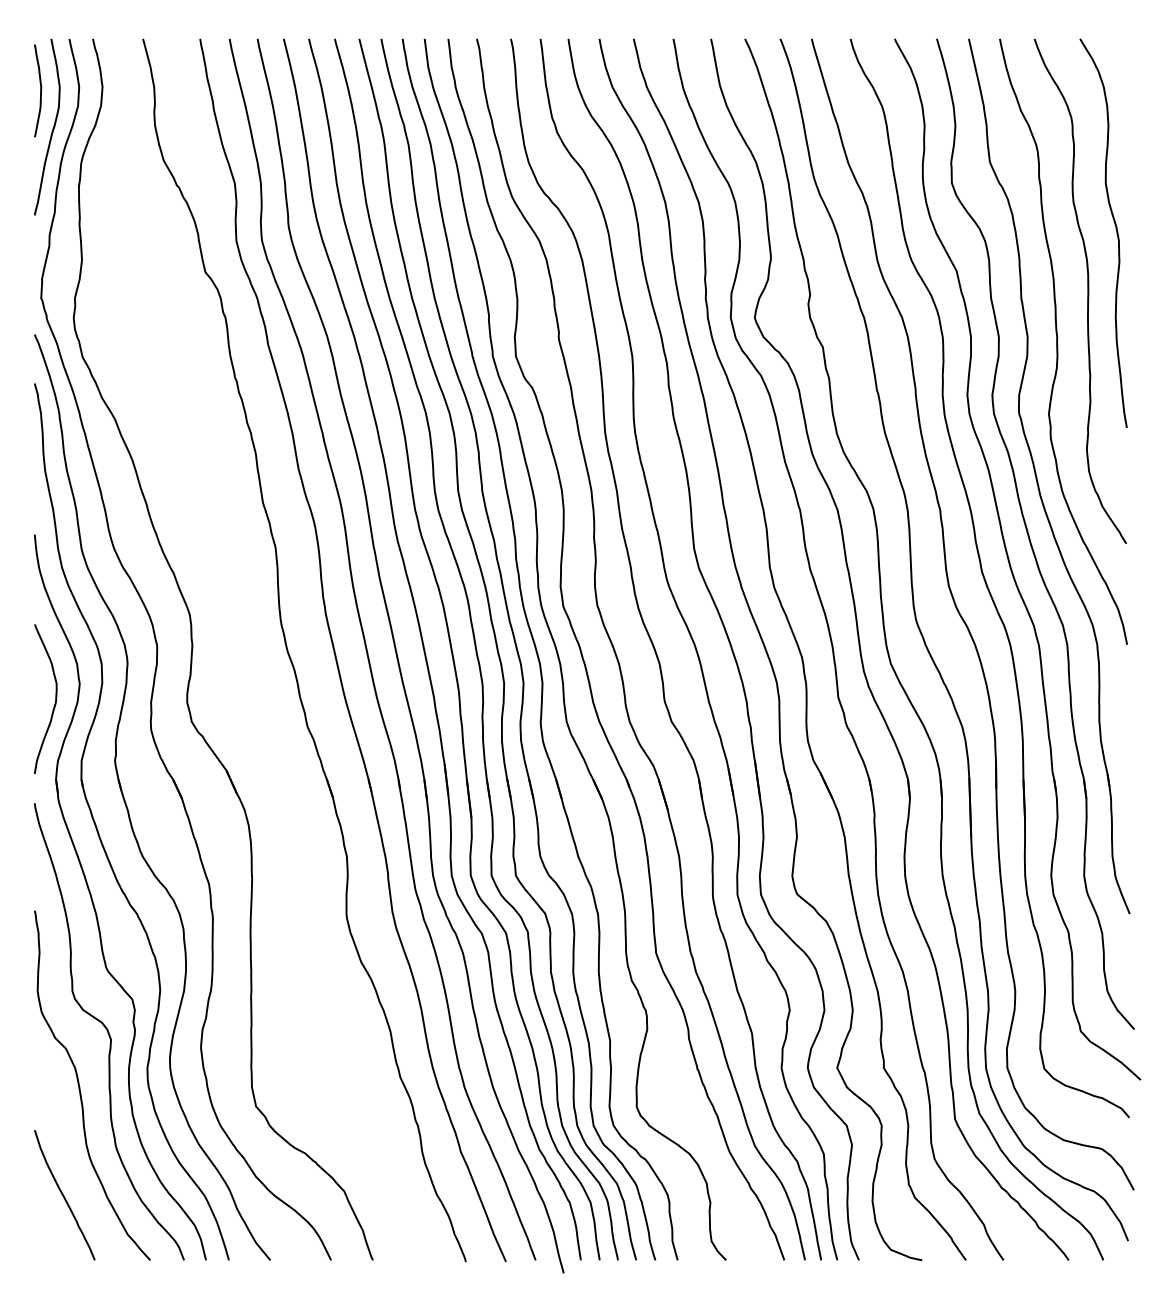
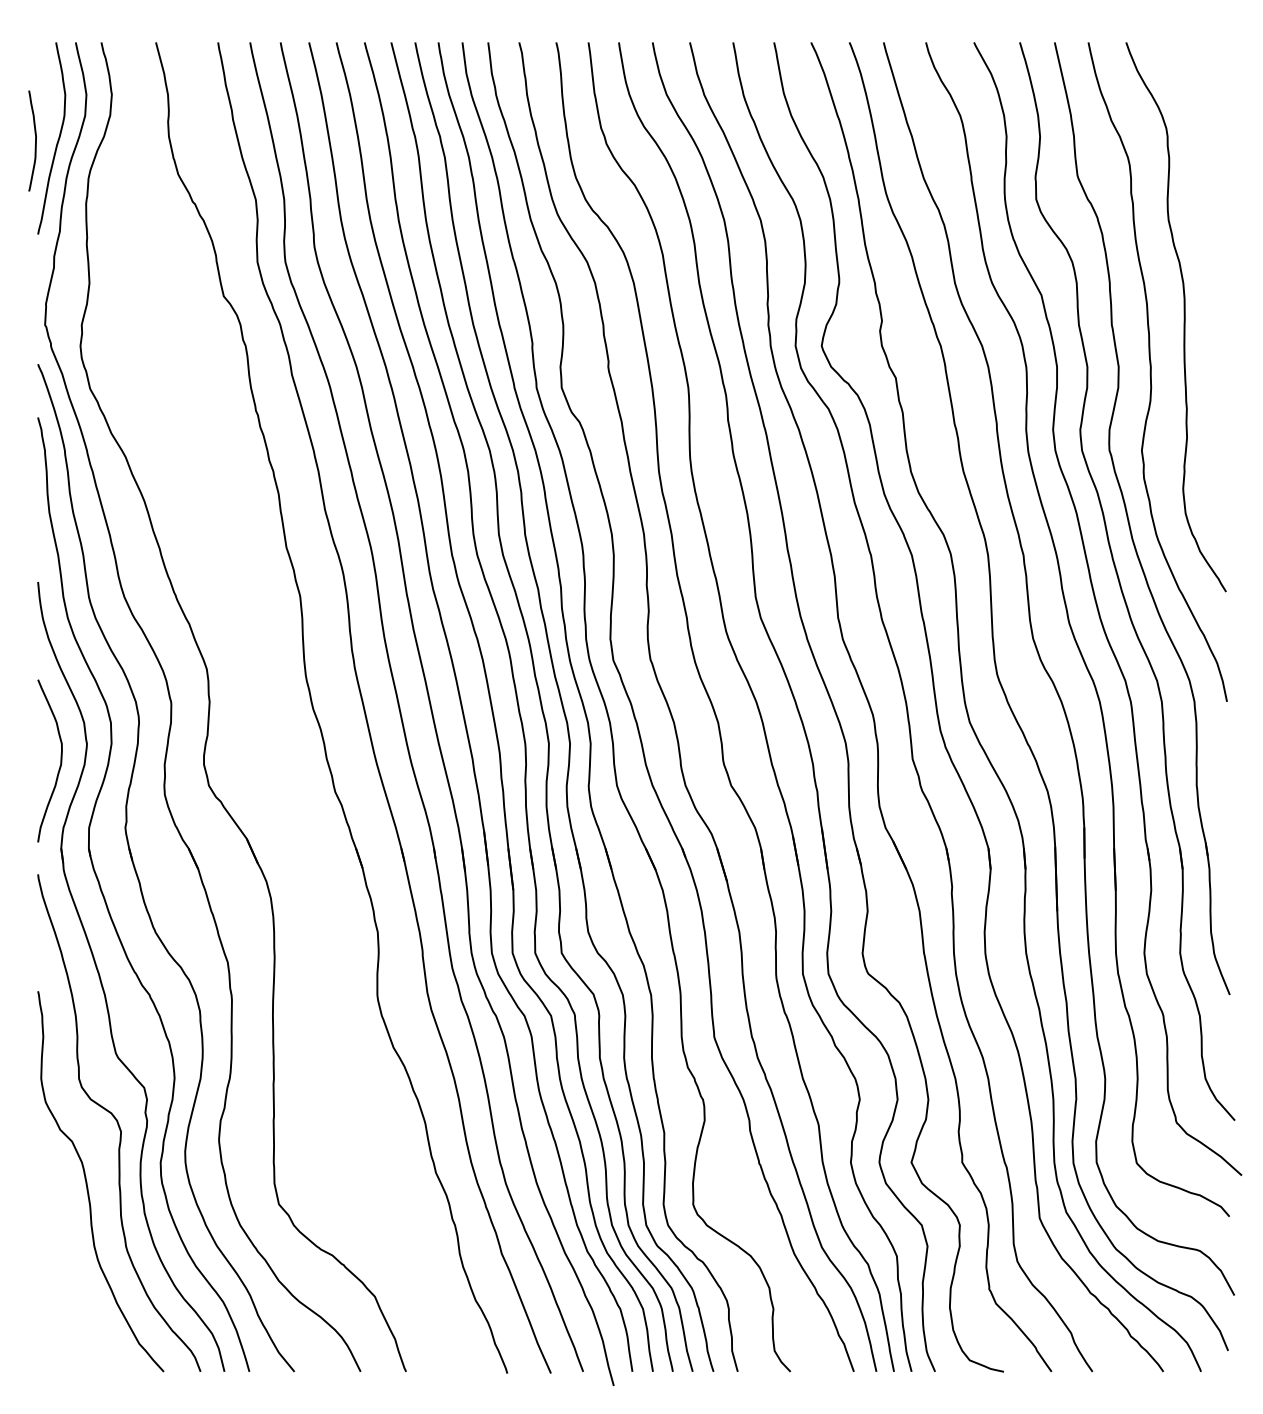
curve: (40, 90) -> (35, 140), moved
curve: (1115, 229) -> (1214, 249), removed
curve: (63, 1194) -> (69, 1300), removed

